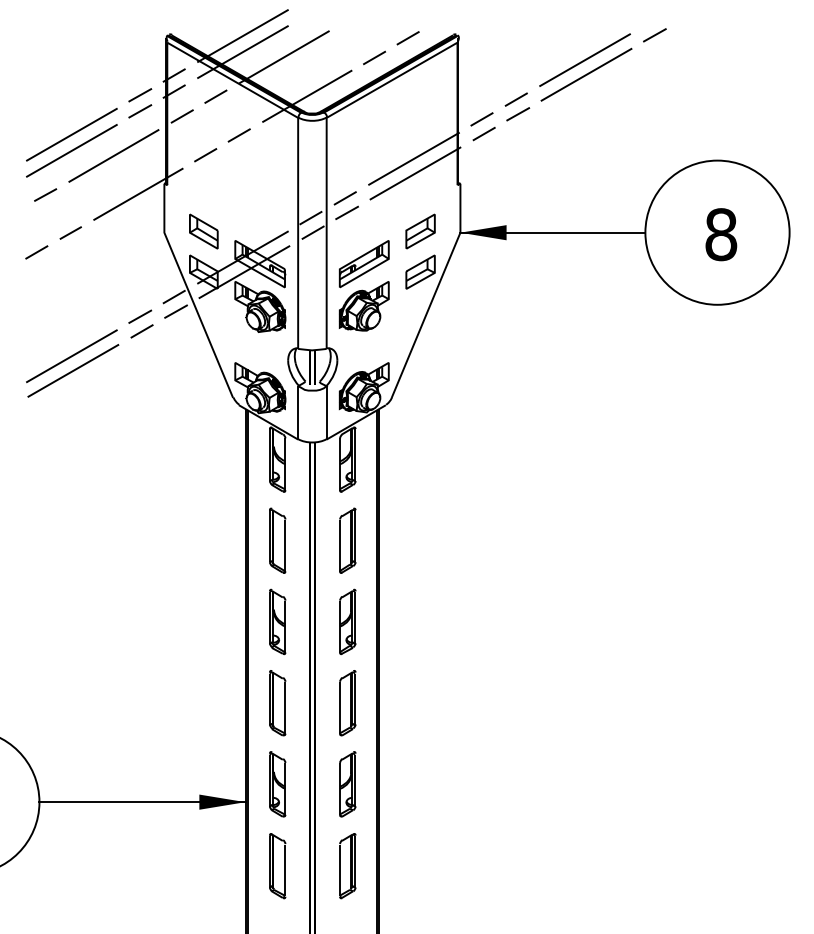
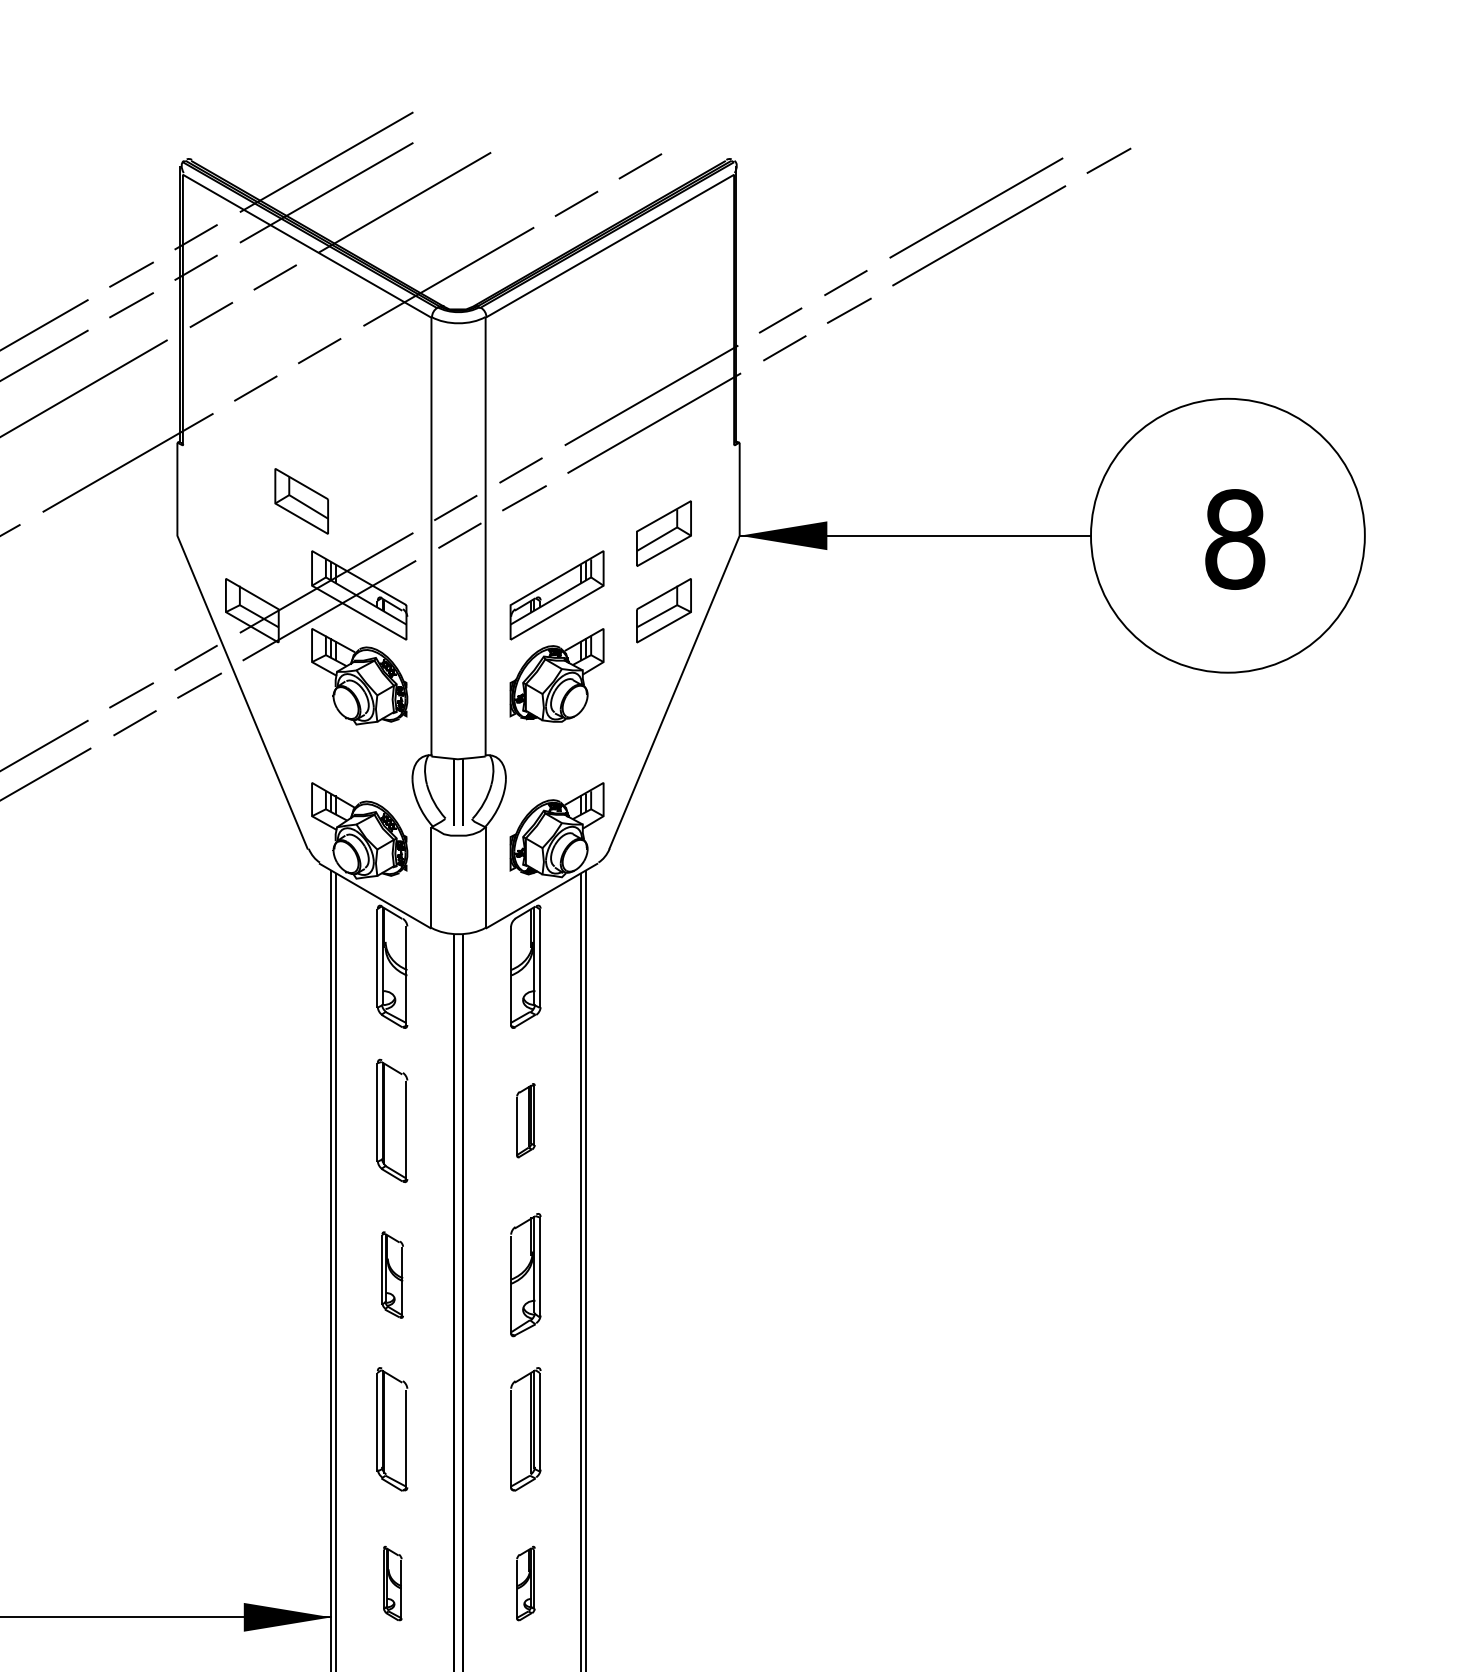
part: (203, 231) -> (301, 501), moved
part: (347, 540) -> (525, 1120), size x0.6
part: (277, 621) -> (392, 1274), size x0.7
part: (277, 784) -> (392, 1583), size x0.6
part: (347, 784) -> (525, 1583), size x0.6

